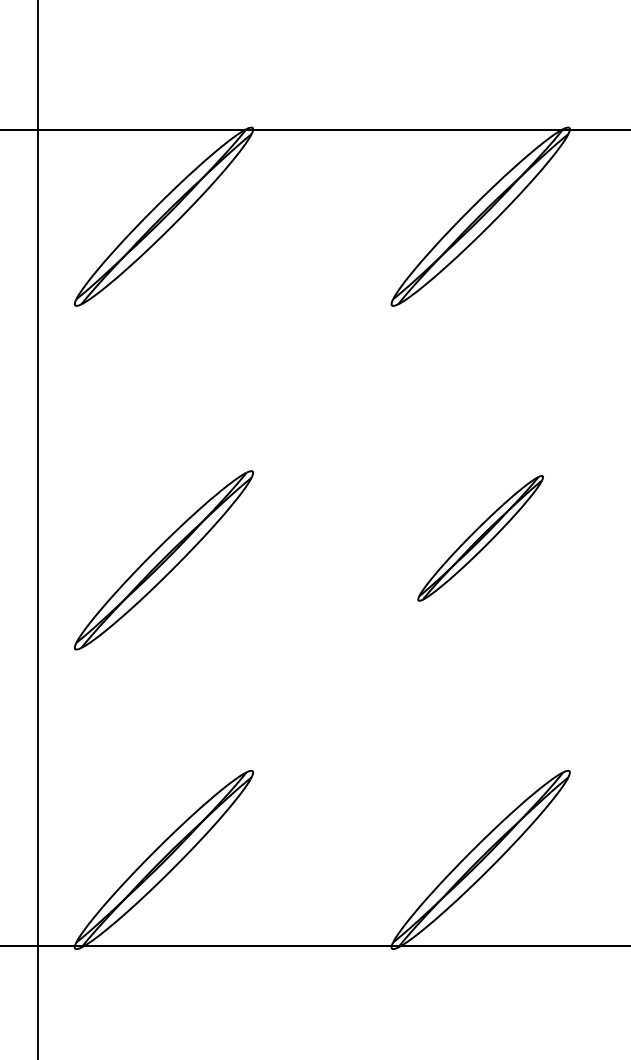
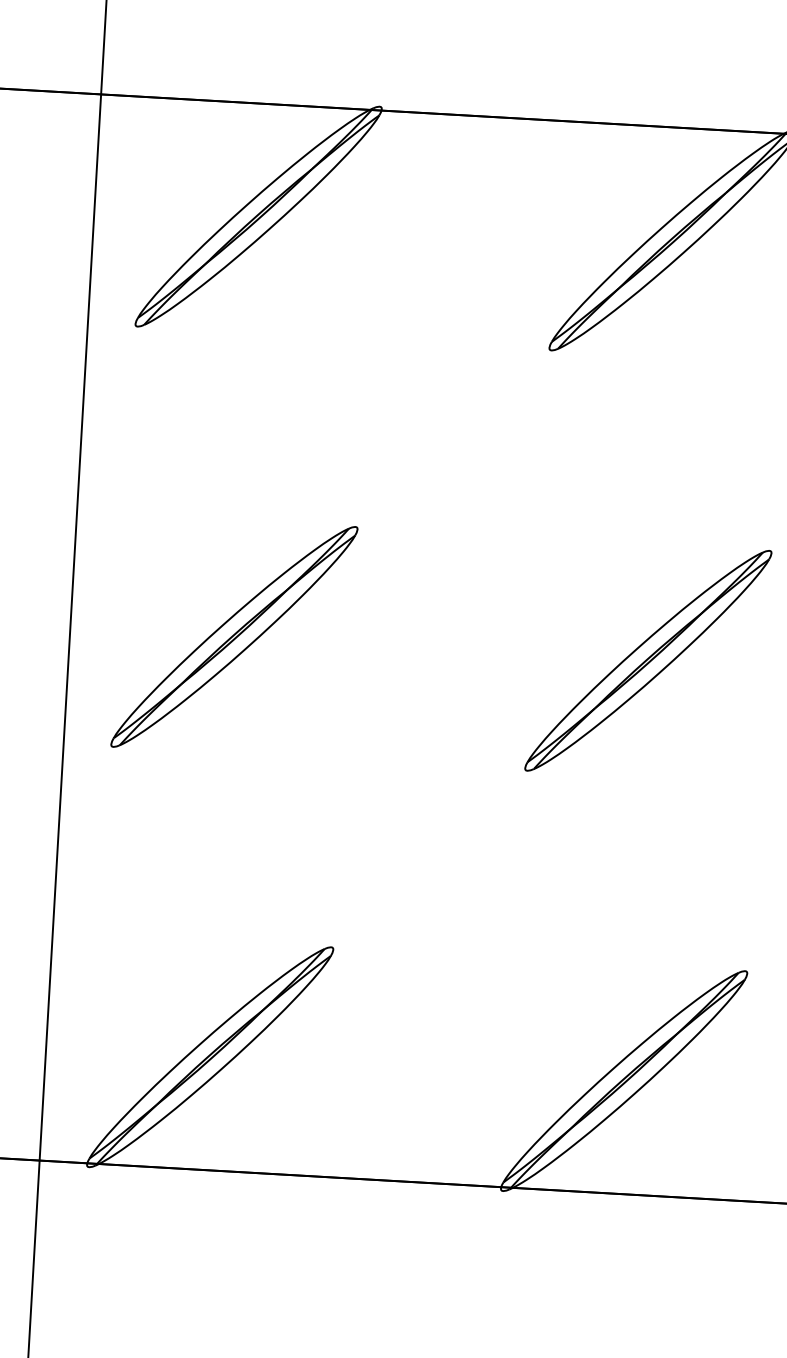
part: (480, 538) -> (648, 660), size x1.43
part: (163, 560) -> (233, 637), moved

